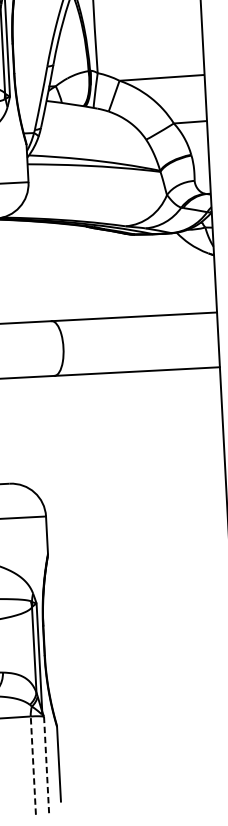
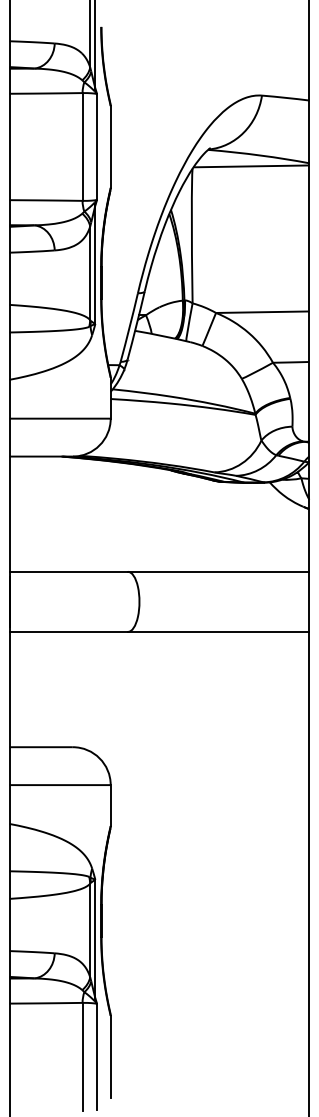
line: (46, 764) -> (97, 1056), dashed -> solid
line: (33, 765) -> (82, 1056), dashed -> solid

